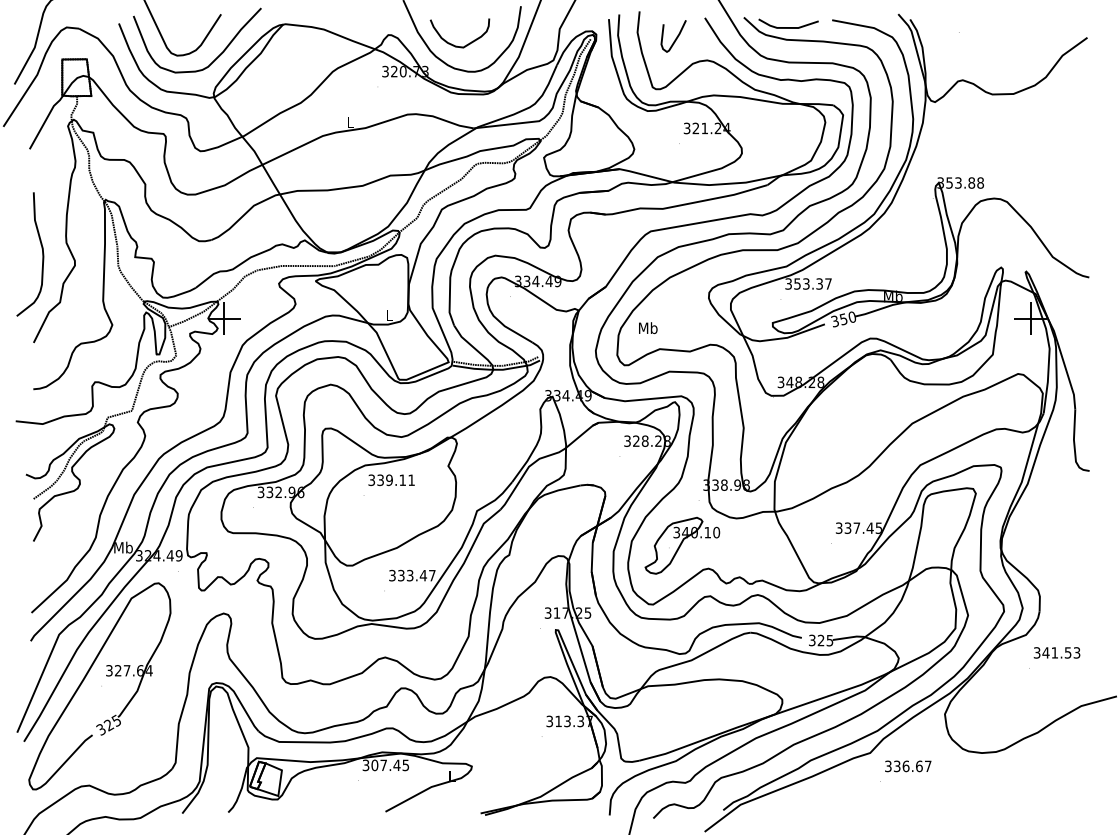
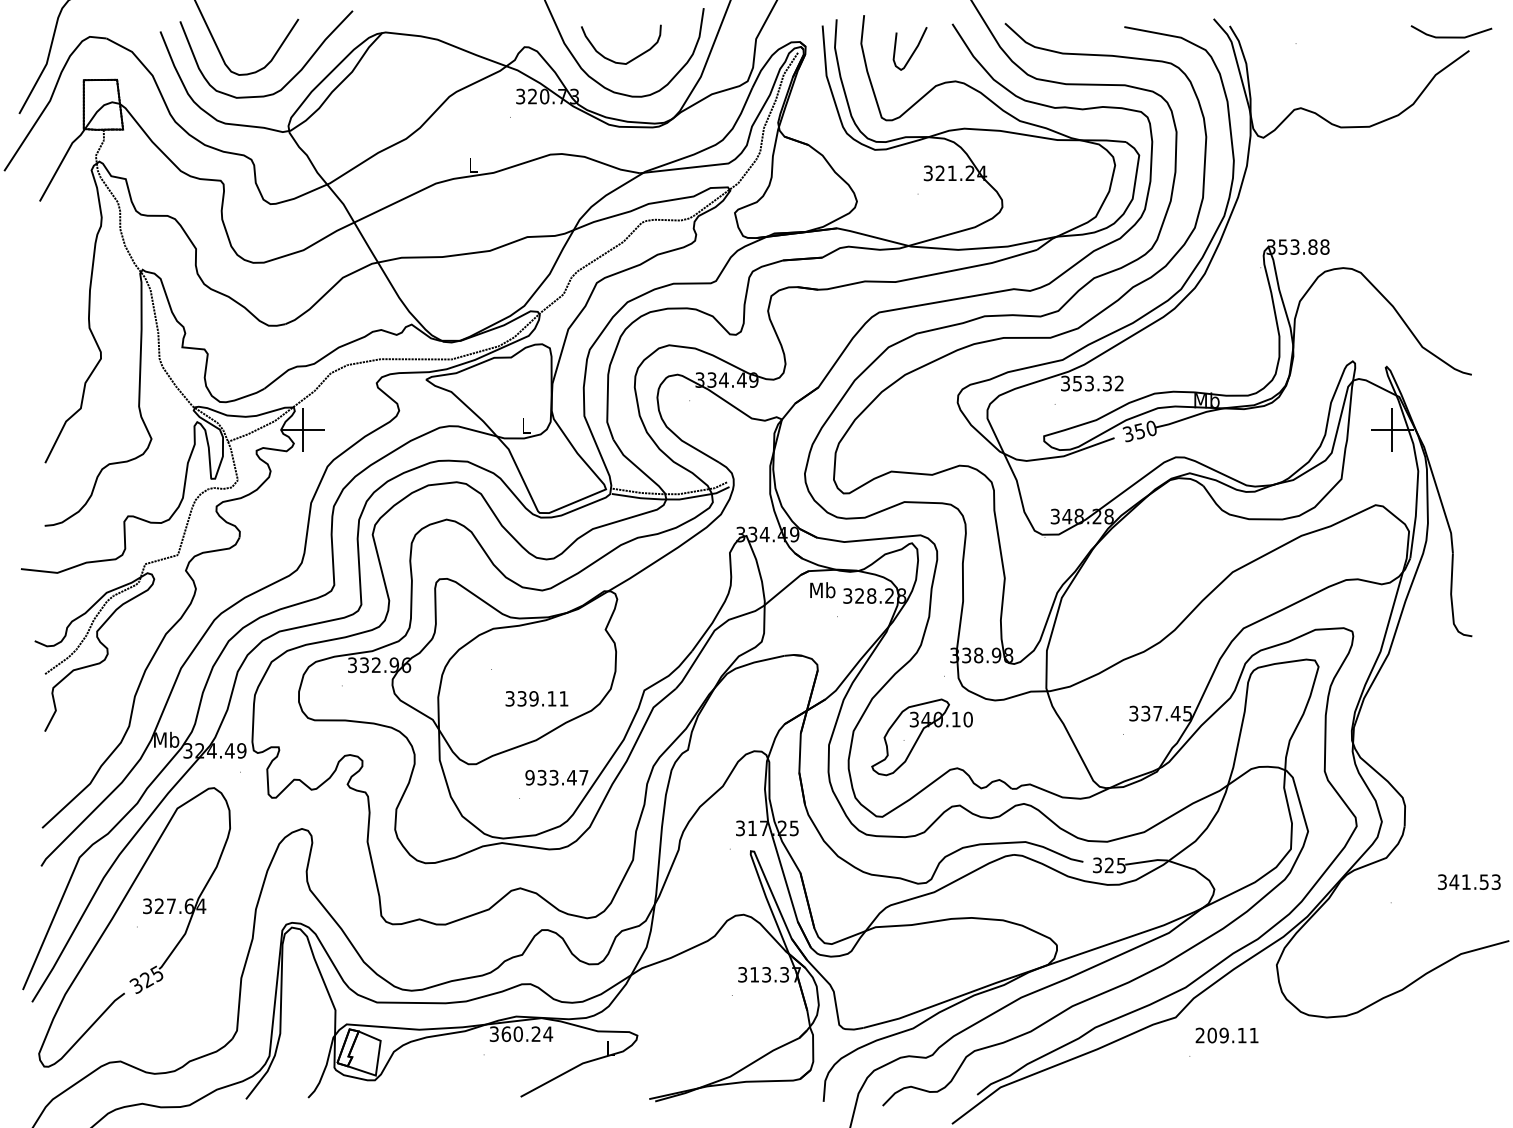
line: (788, 27) -> (1451, 36), moved
curve: (42, 251) -> (56, 339), removed
text: (827, 283) -> (1118, 383), 353.37 -> 353.32
text: (648, 328) -> (822, 590), moved
text: (391, 480) -> (536, 698), moved
text: (392, 575) -> (529, 777), 333.47 -> 933.47
text: (1057, 652) -> (1469, 881), moved
text: (390, 765) -> (527, 1034), 307.45 -> 360.24
text: (907, 766) -> (1226, 1035), 336.67 -> 209.11

